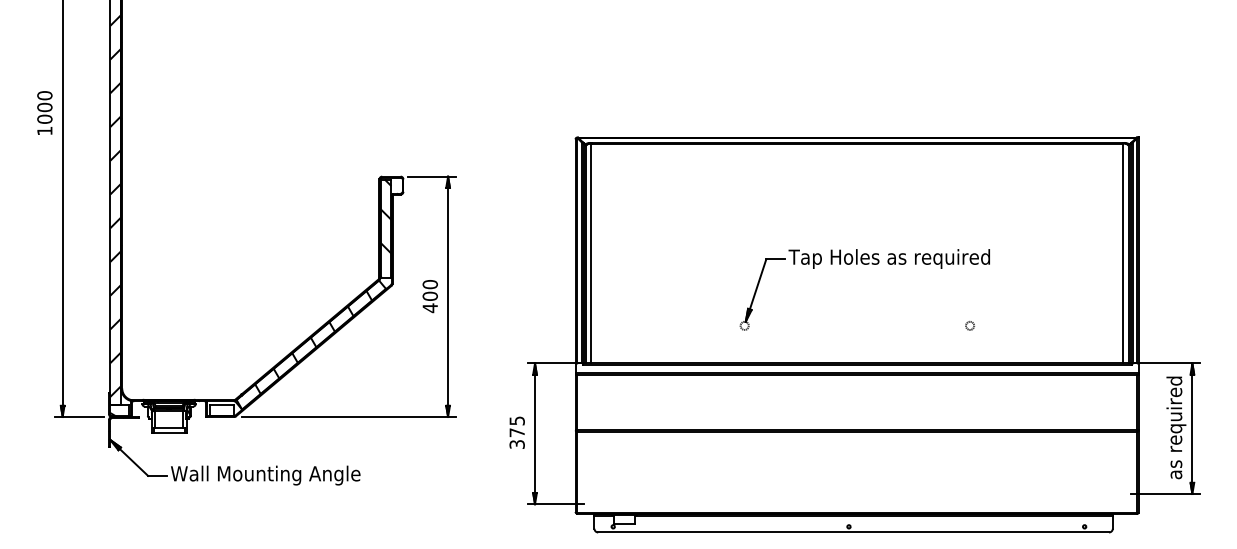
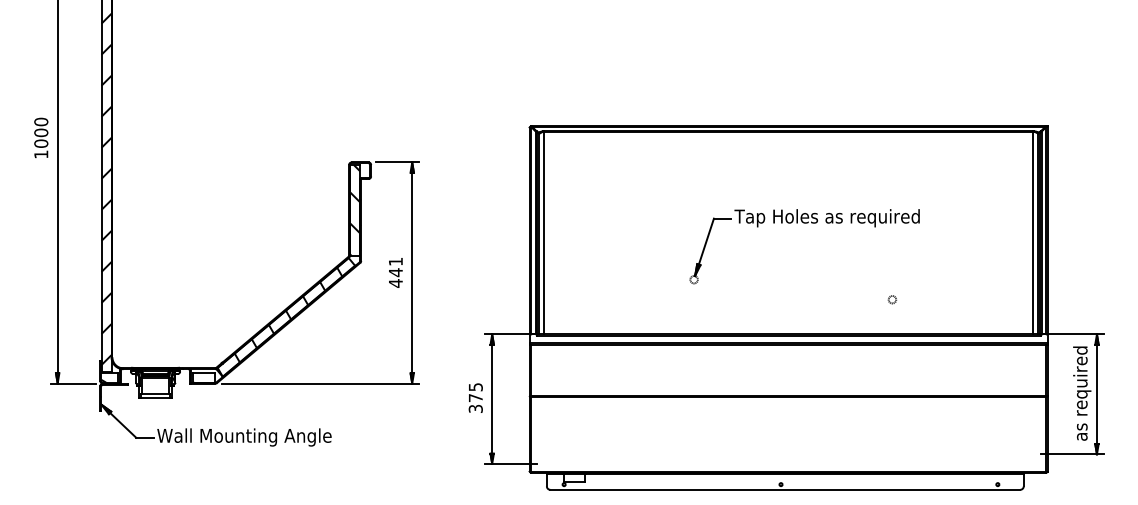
text: (45, 112) -> (41, 137), moved
part: (864, 264) -> (804, 223), moved
text: (429, 290) -> (395, 267), 400 -> 441

